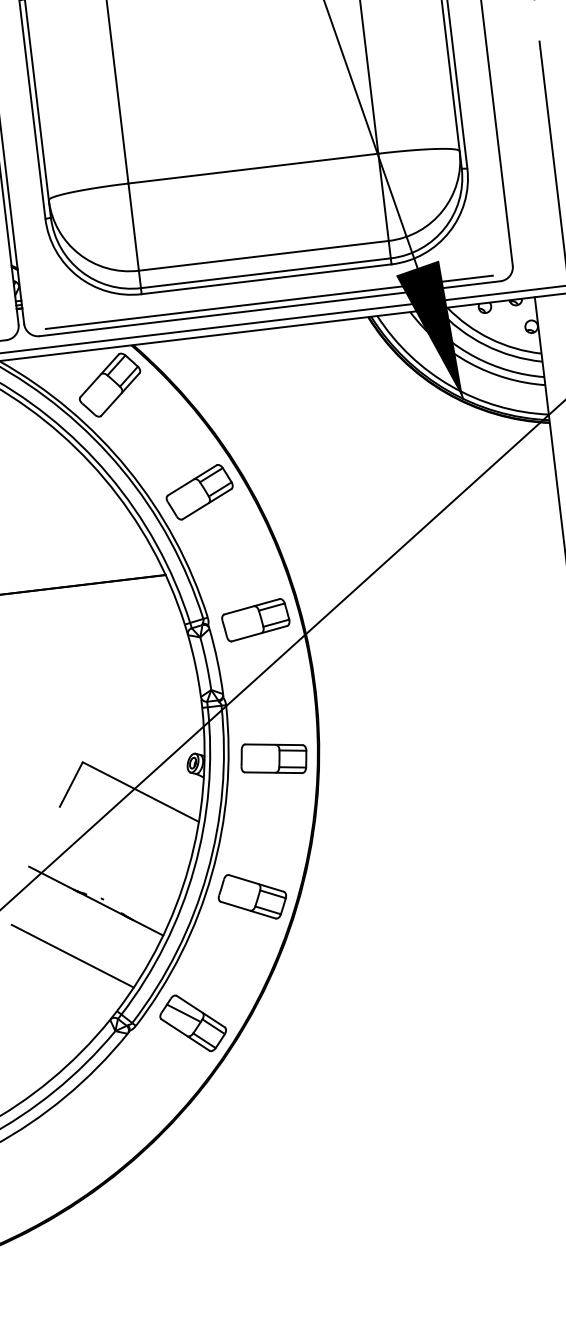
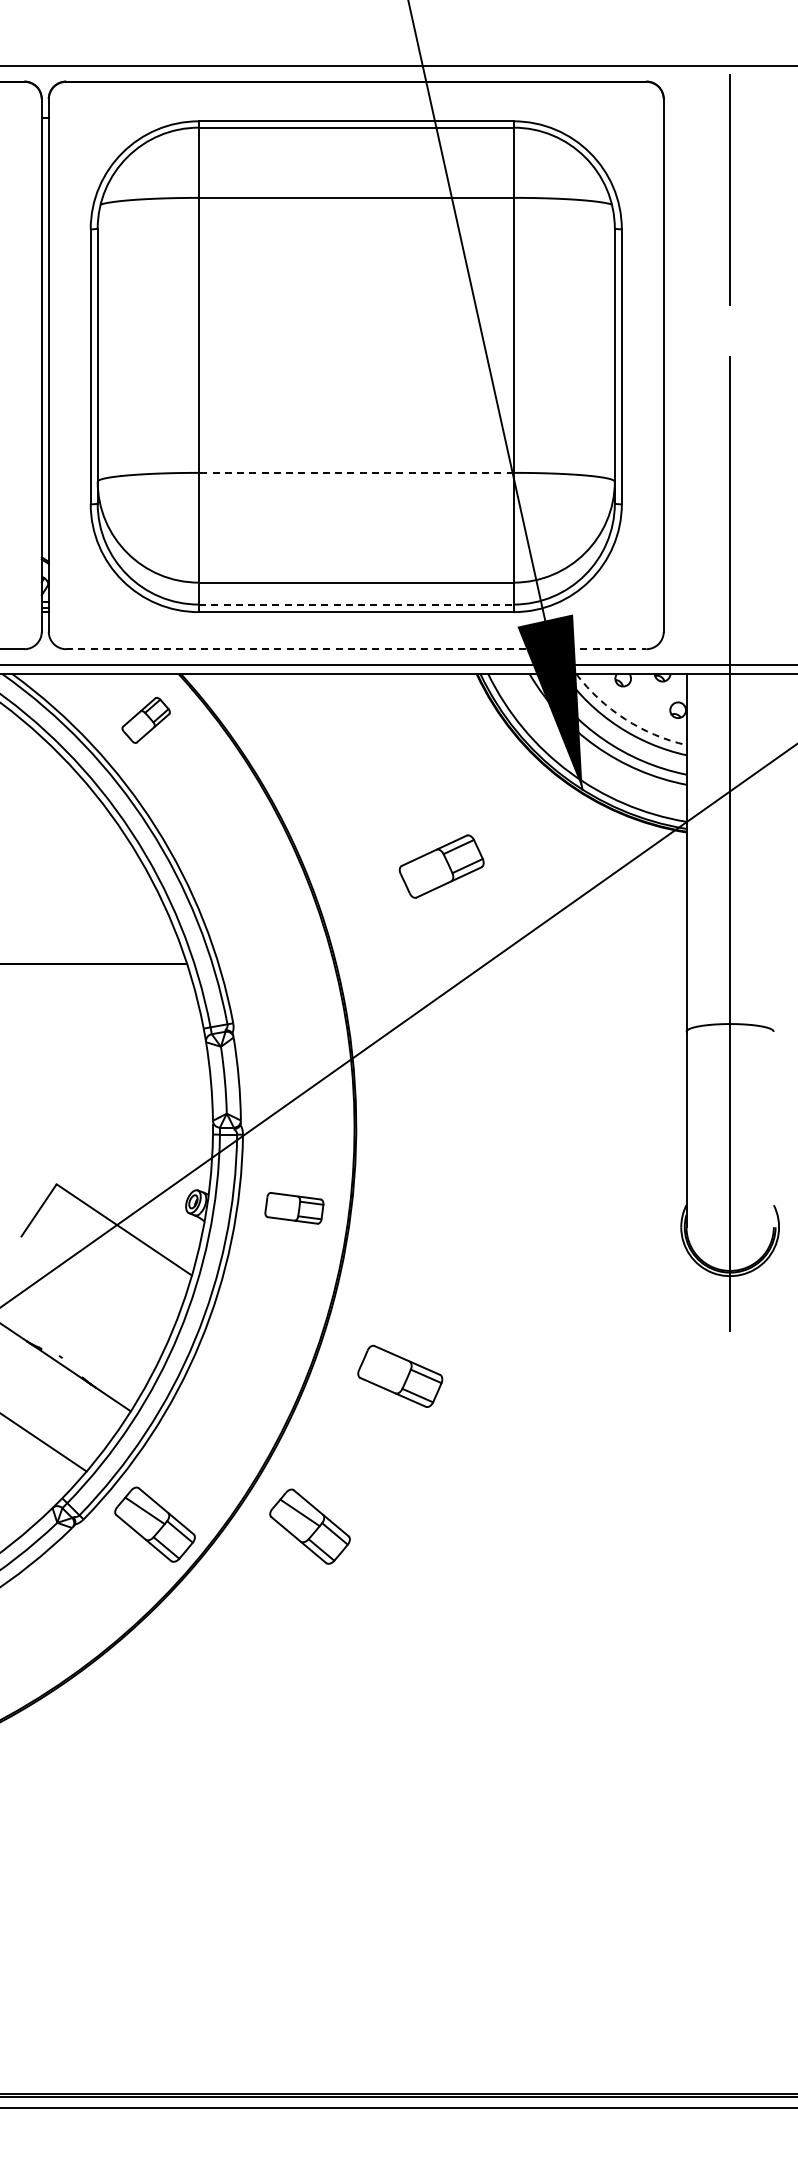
line: (252, 168) -> (355, 472), solid -> dashed
line: (266, 273) -> (356, 604), solid -> dashed
line: (268, 302) -> (355, 641), removed
line: (270, 308) -> (356, 649), solid -> dashed
arc: (490, 339) -> (625, 719), solid -> dashed
part: (109, 385) -> (145, 720), size x0.6
part: (199, 492) -> (441, 866), moved
part: (255, 620) -> (292, 1033), removed
part: (274, 758) -> (294, 1208), size x0.7
part: (252, 896) -> (400, 1375), moved
part: (316, 1010) -> (309, 1526), added

